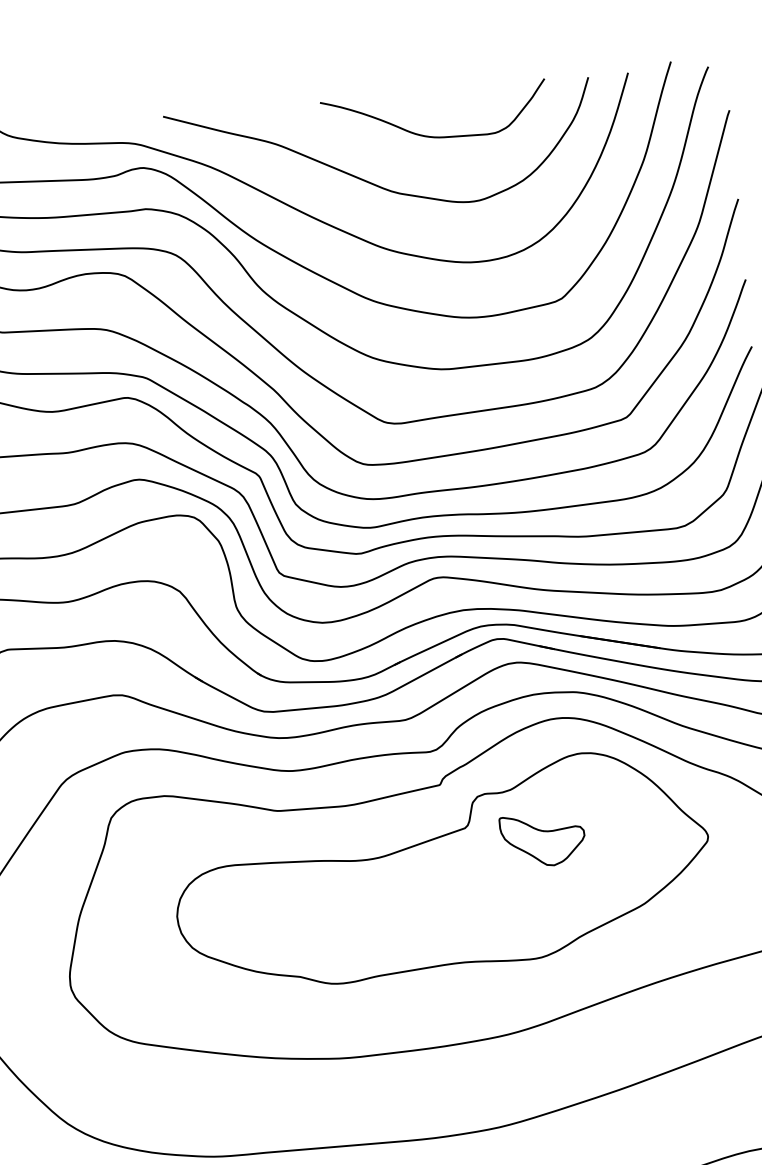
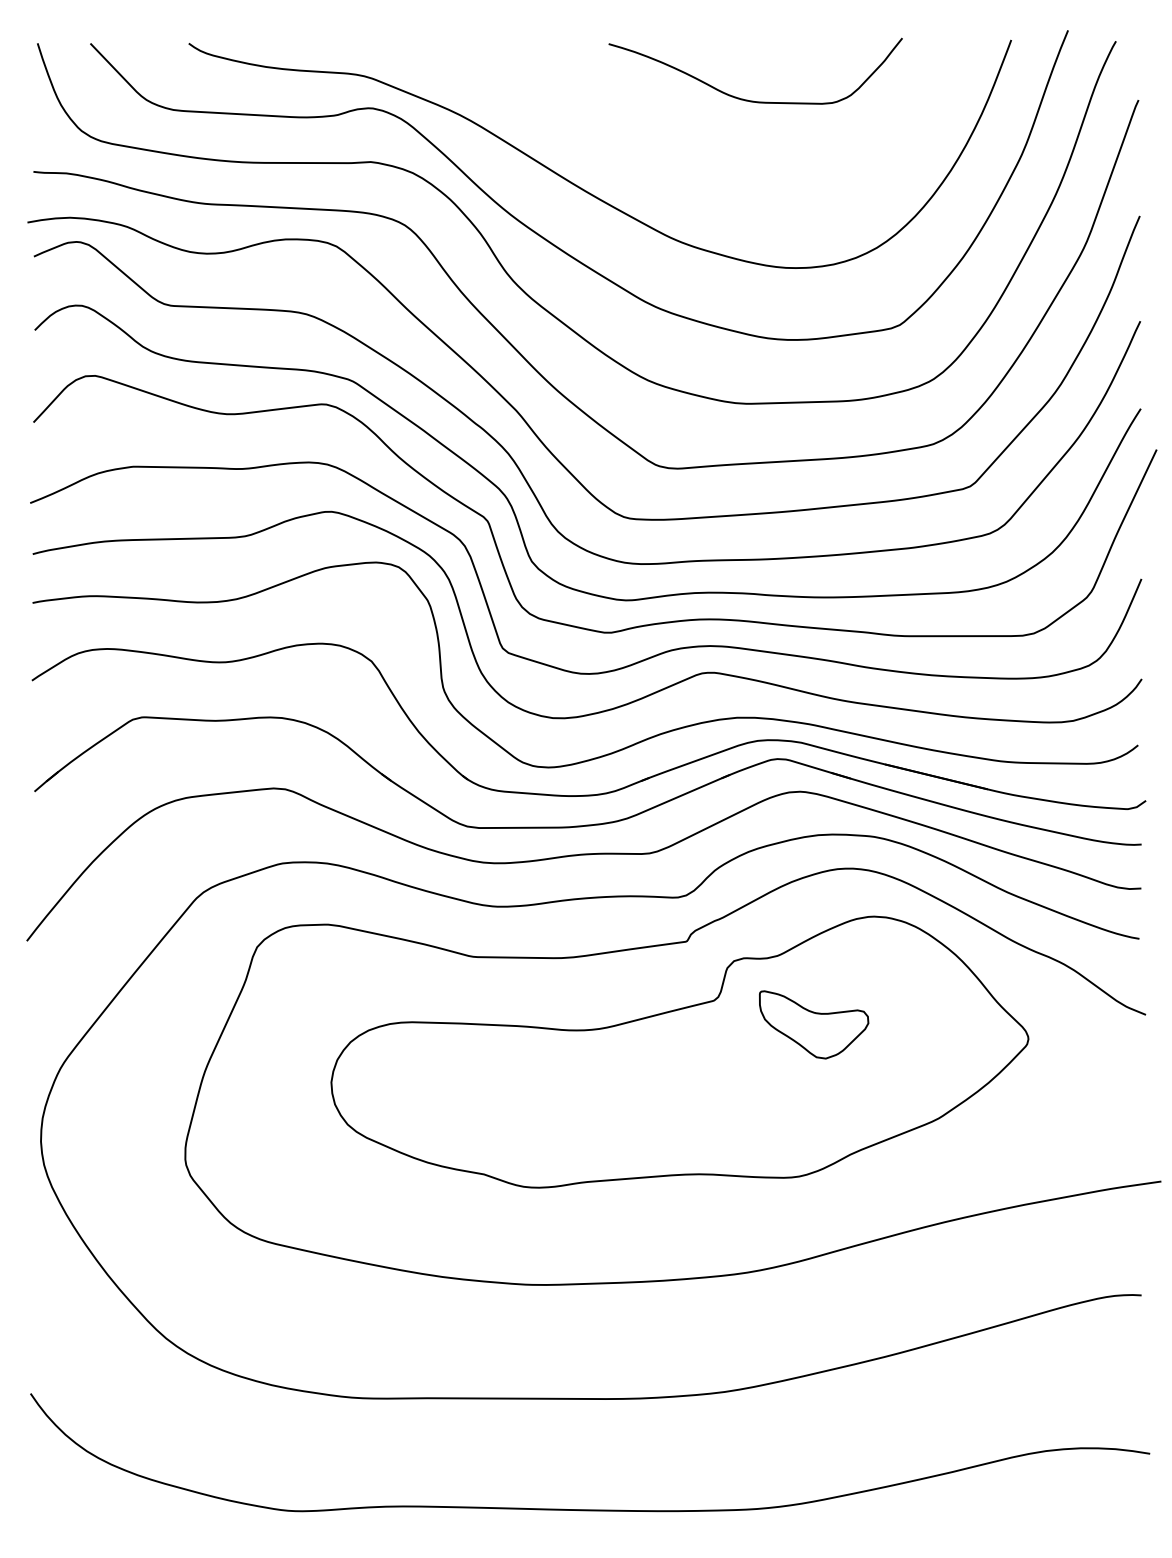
curve: (369, 181) -> (663, 151), removed

